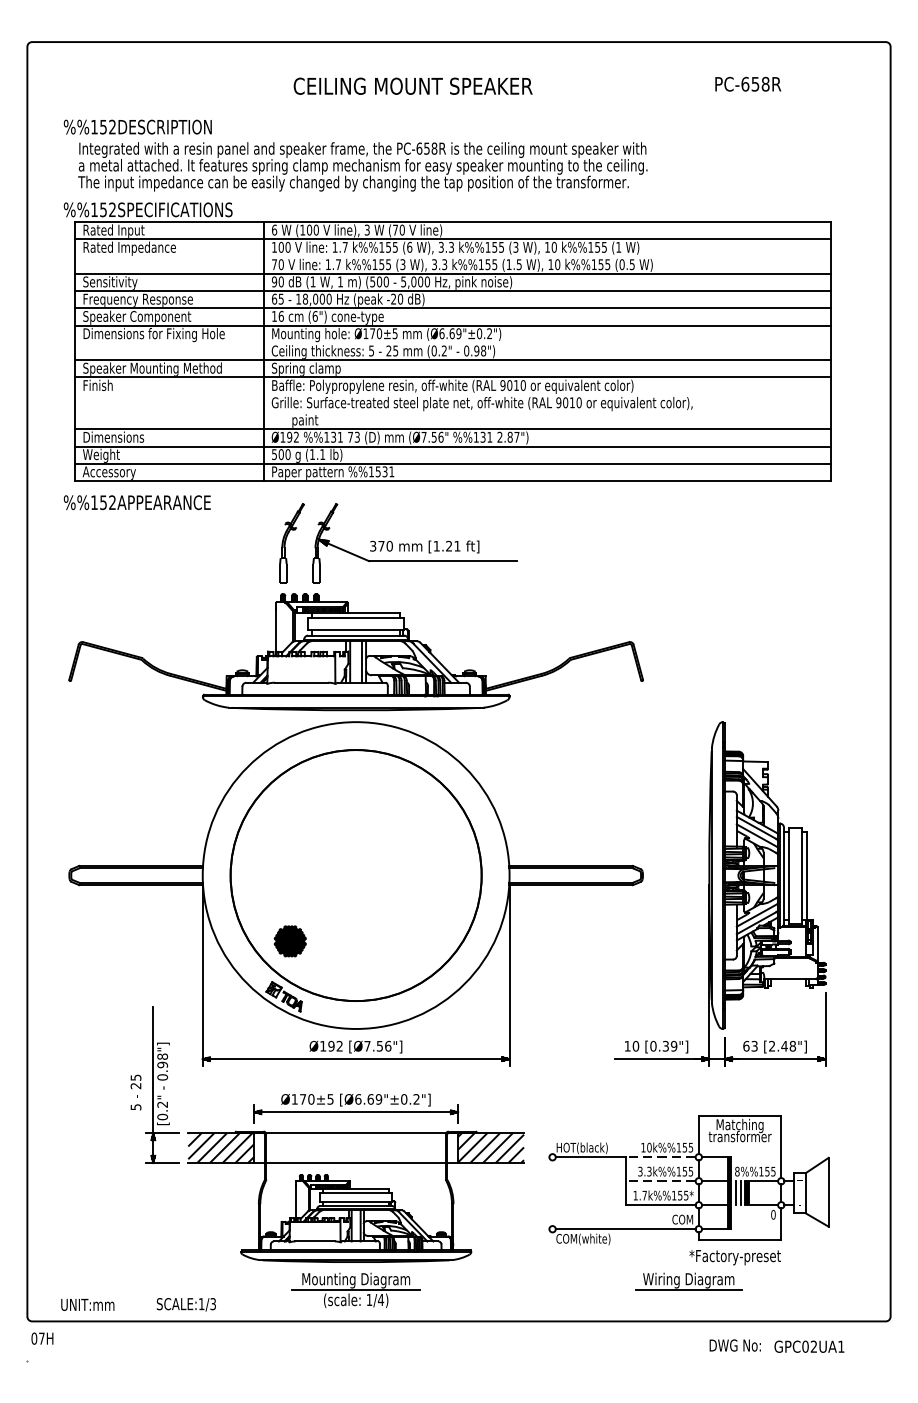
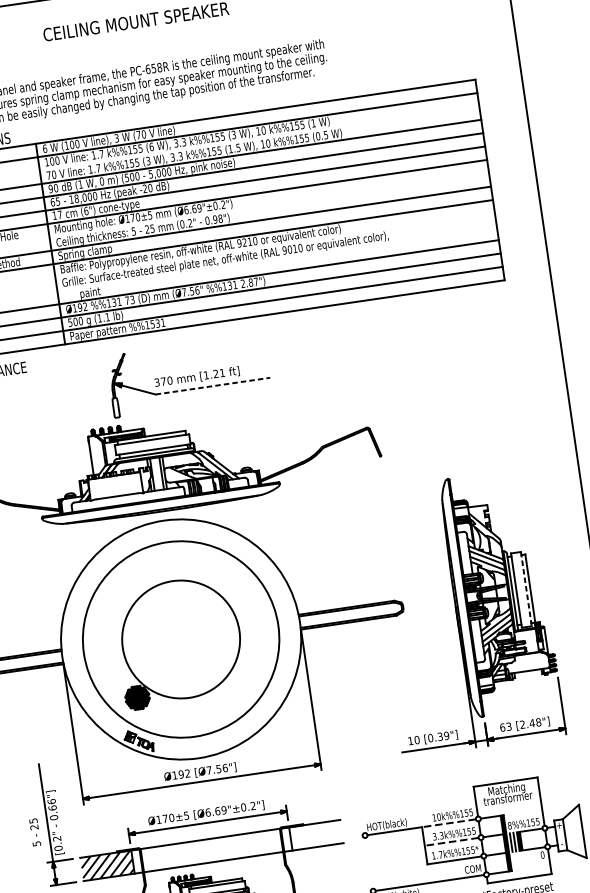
text: (340, 281) -> (101, 181), 1 -> 0
text: (280, 316) -> (59, 215), 16 -> 17
text: (509, 385) -> (244, 242), 9010 -> 9210
part: (291, 543) -> (93, 389), removed
line: (443, 561) -> (213, 386), solid -> dashed
circle: (355, 875) -> (180, 639), size x0.6
line: (801, 875) -> (526, 589), solid -> dashed
text: (162, 1060) -> (52, 804), 0.98"] -> 0.66"]
hatch: (491, 1148) -> (316, 835), removed

